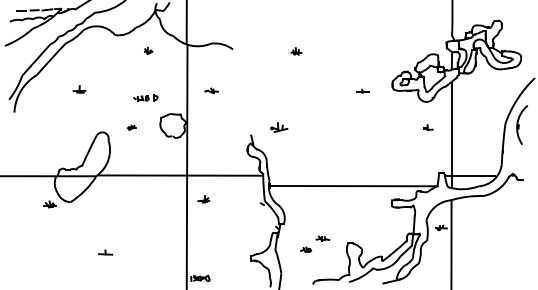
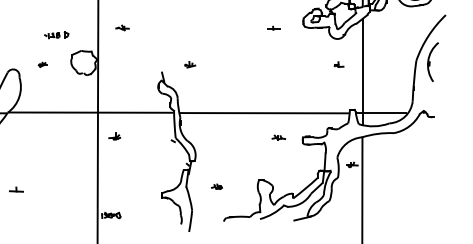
part: (279, 127) -> (190, 64), size x0.62
line: (353, 186) -> (264, 113), moved
part: (322, 238) -> (278, 137), moved

